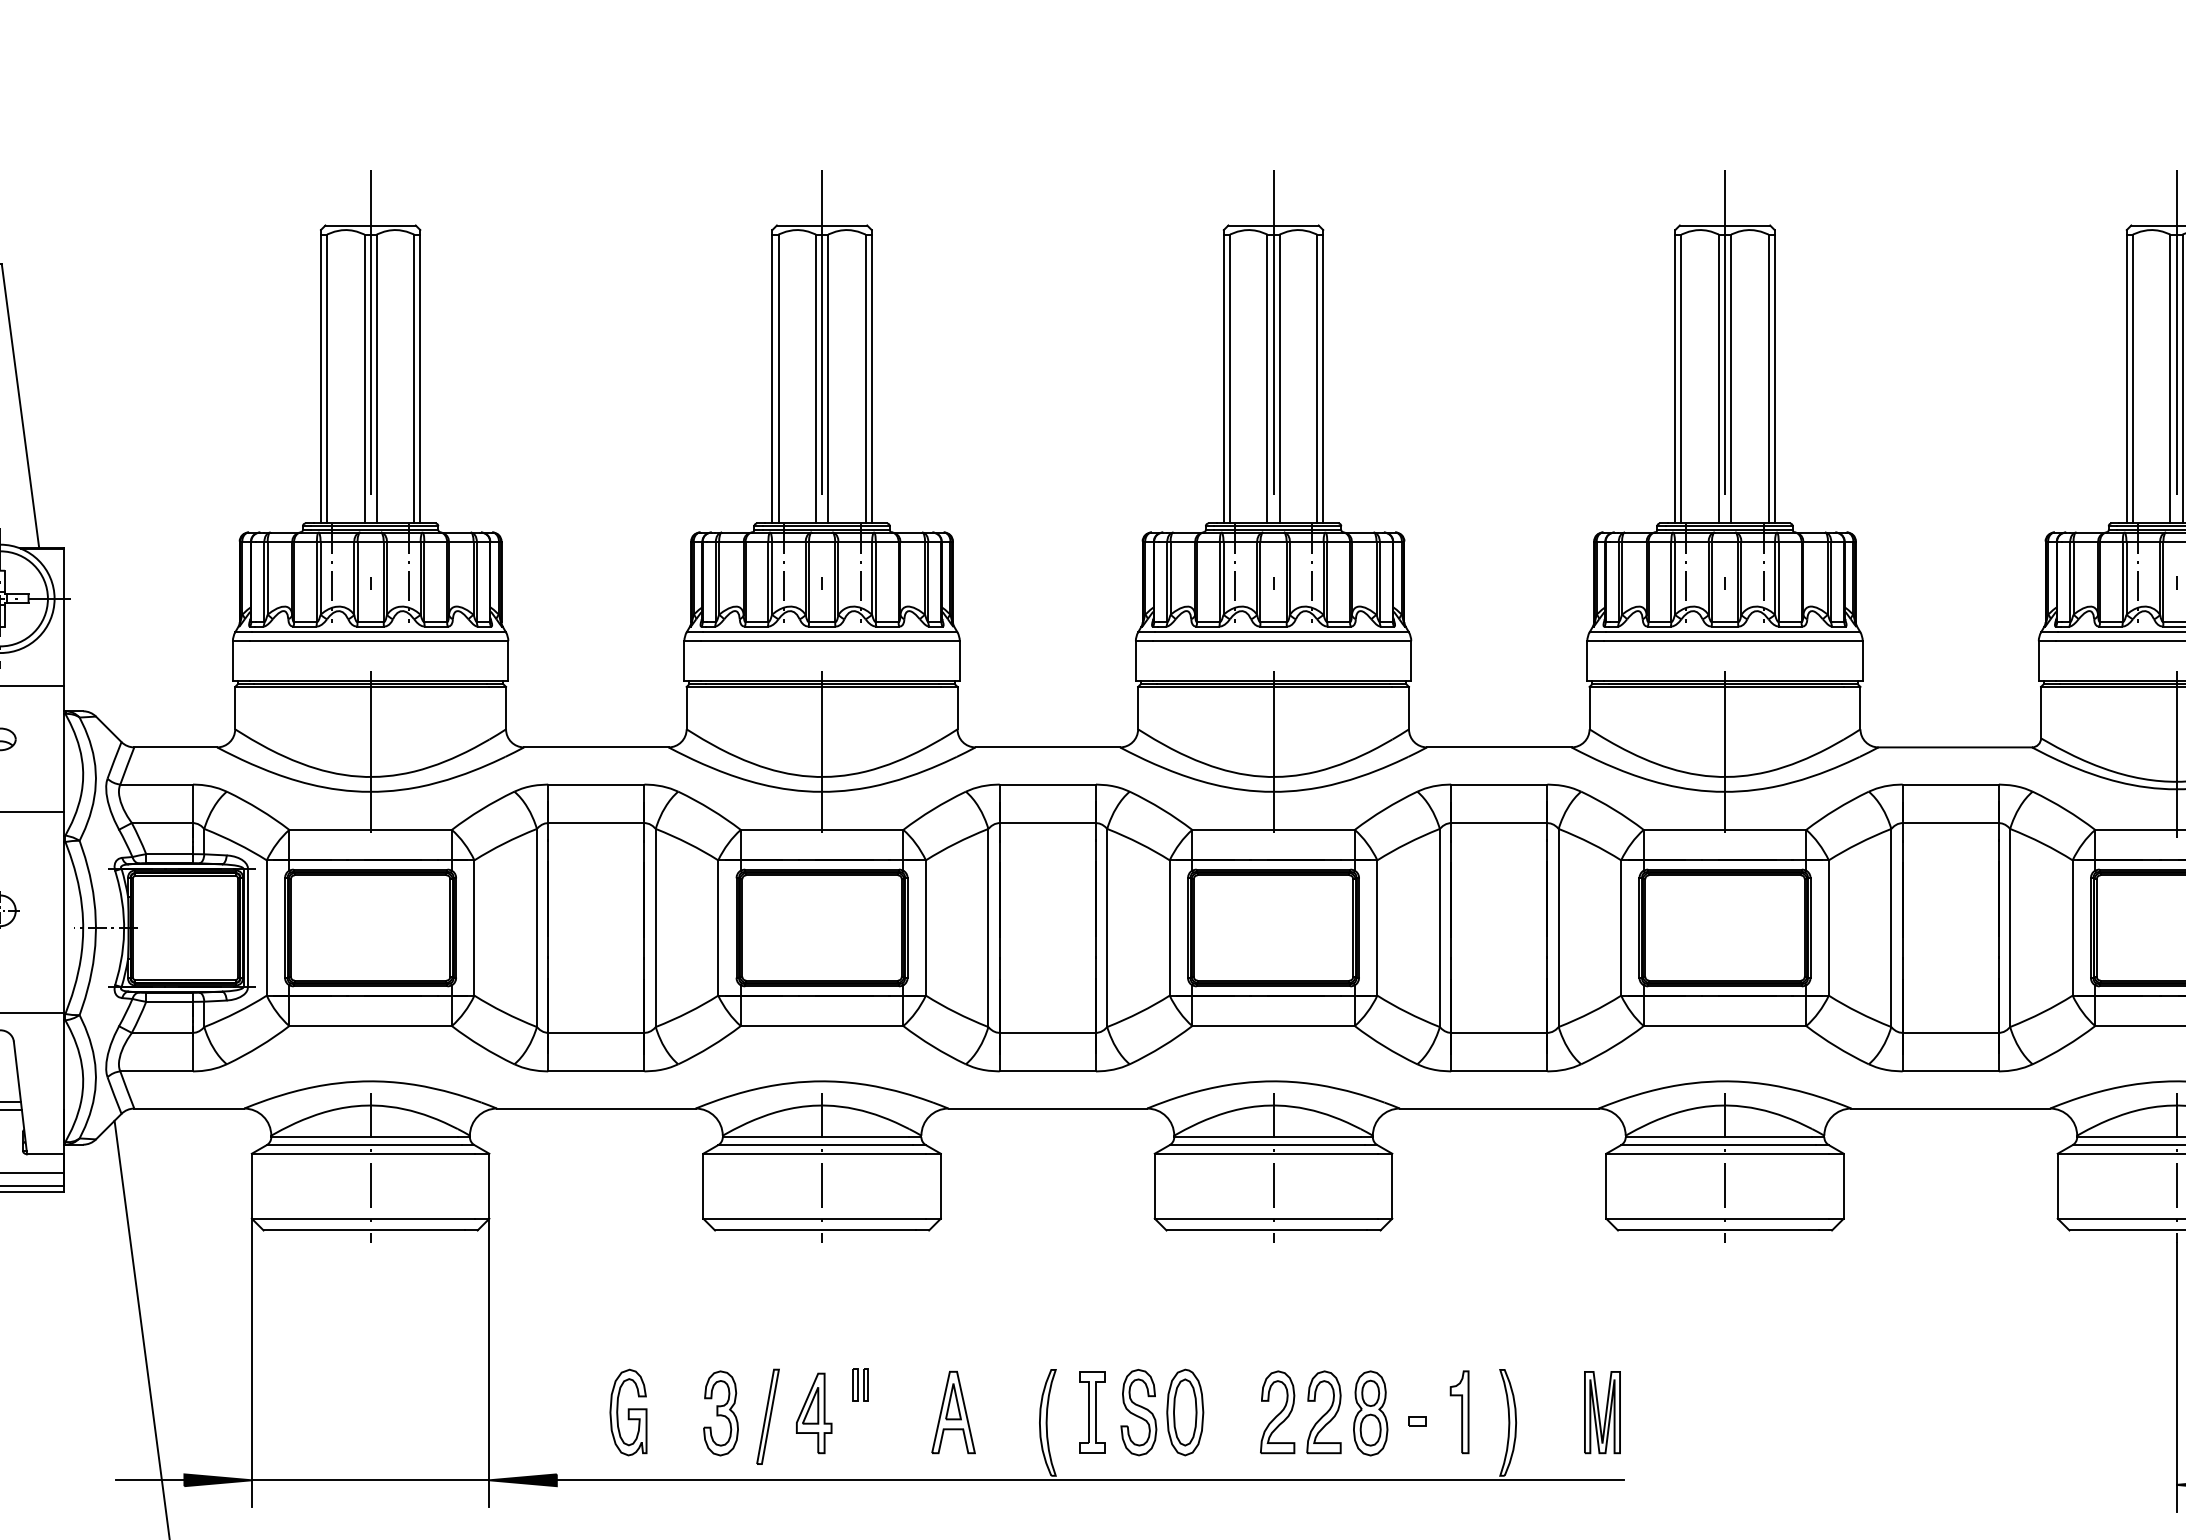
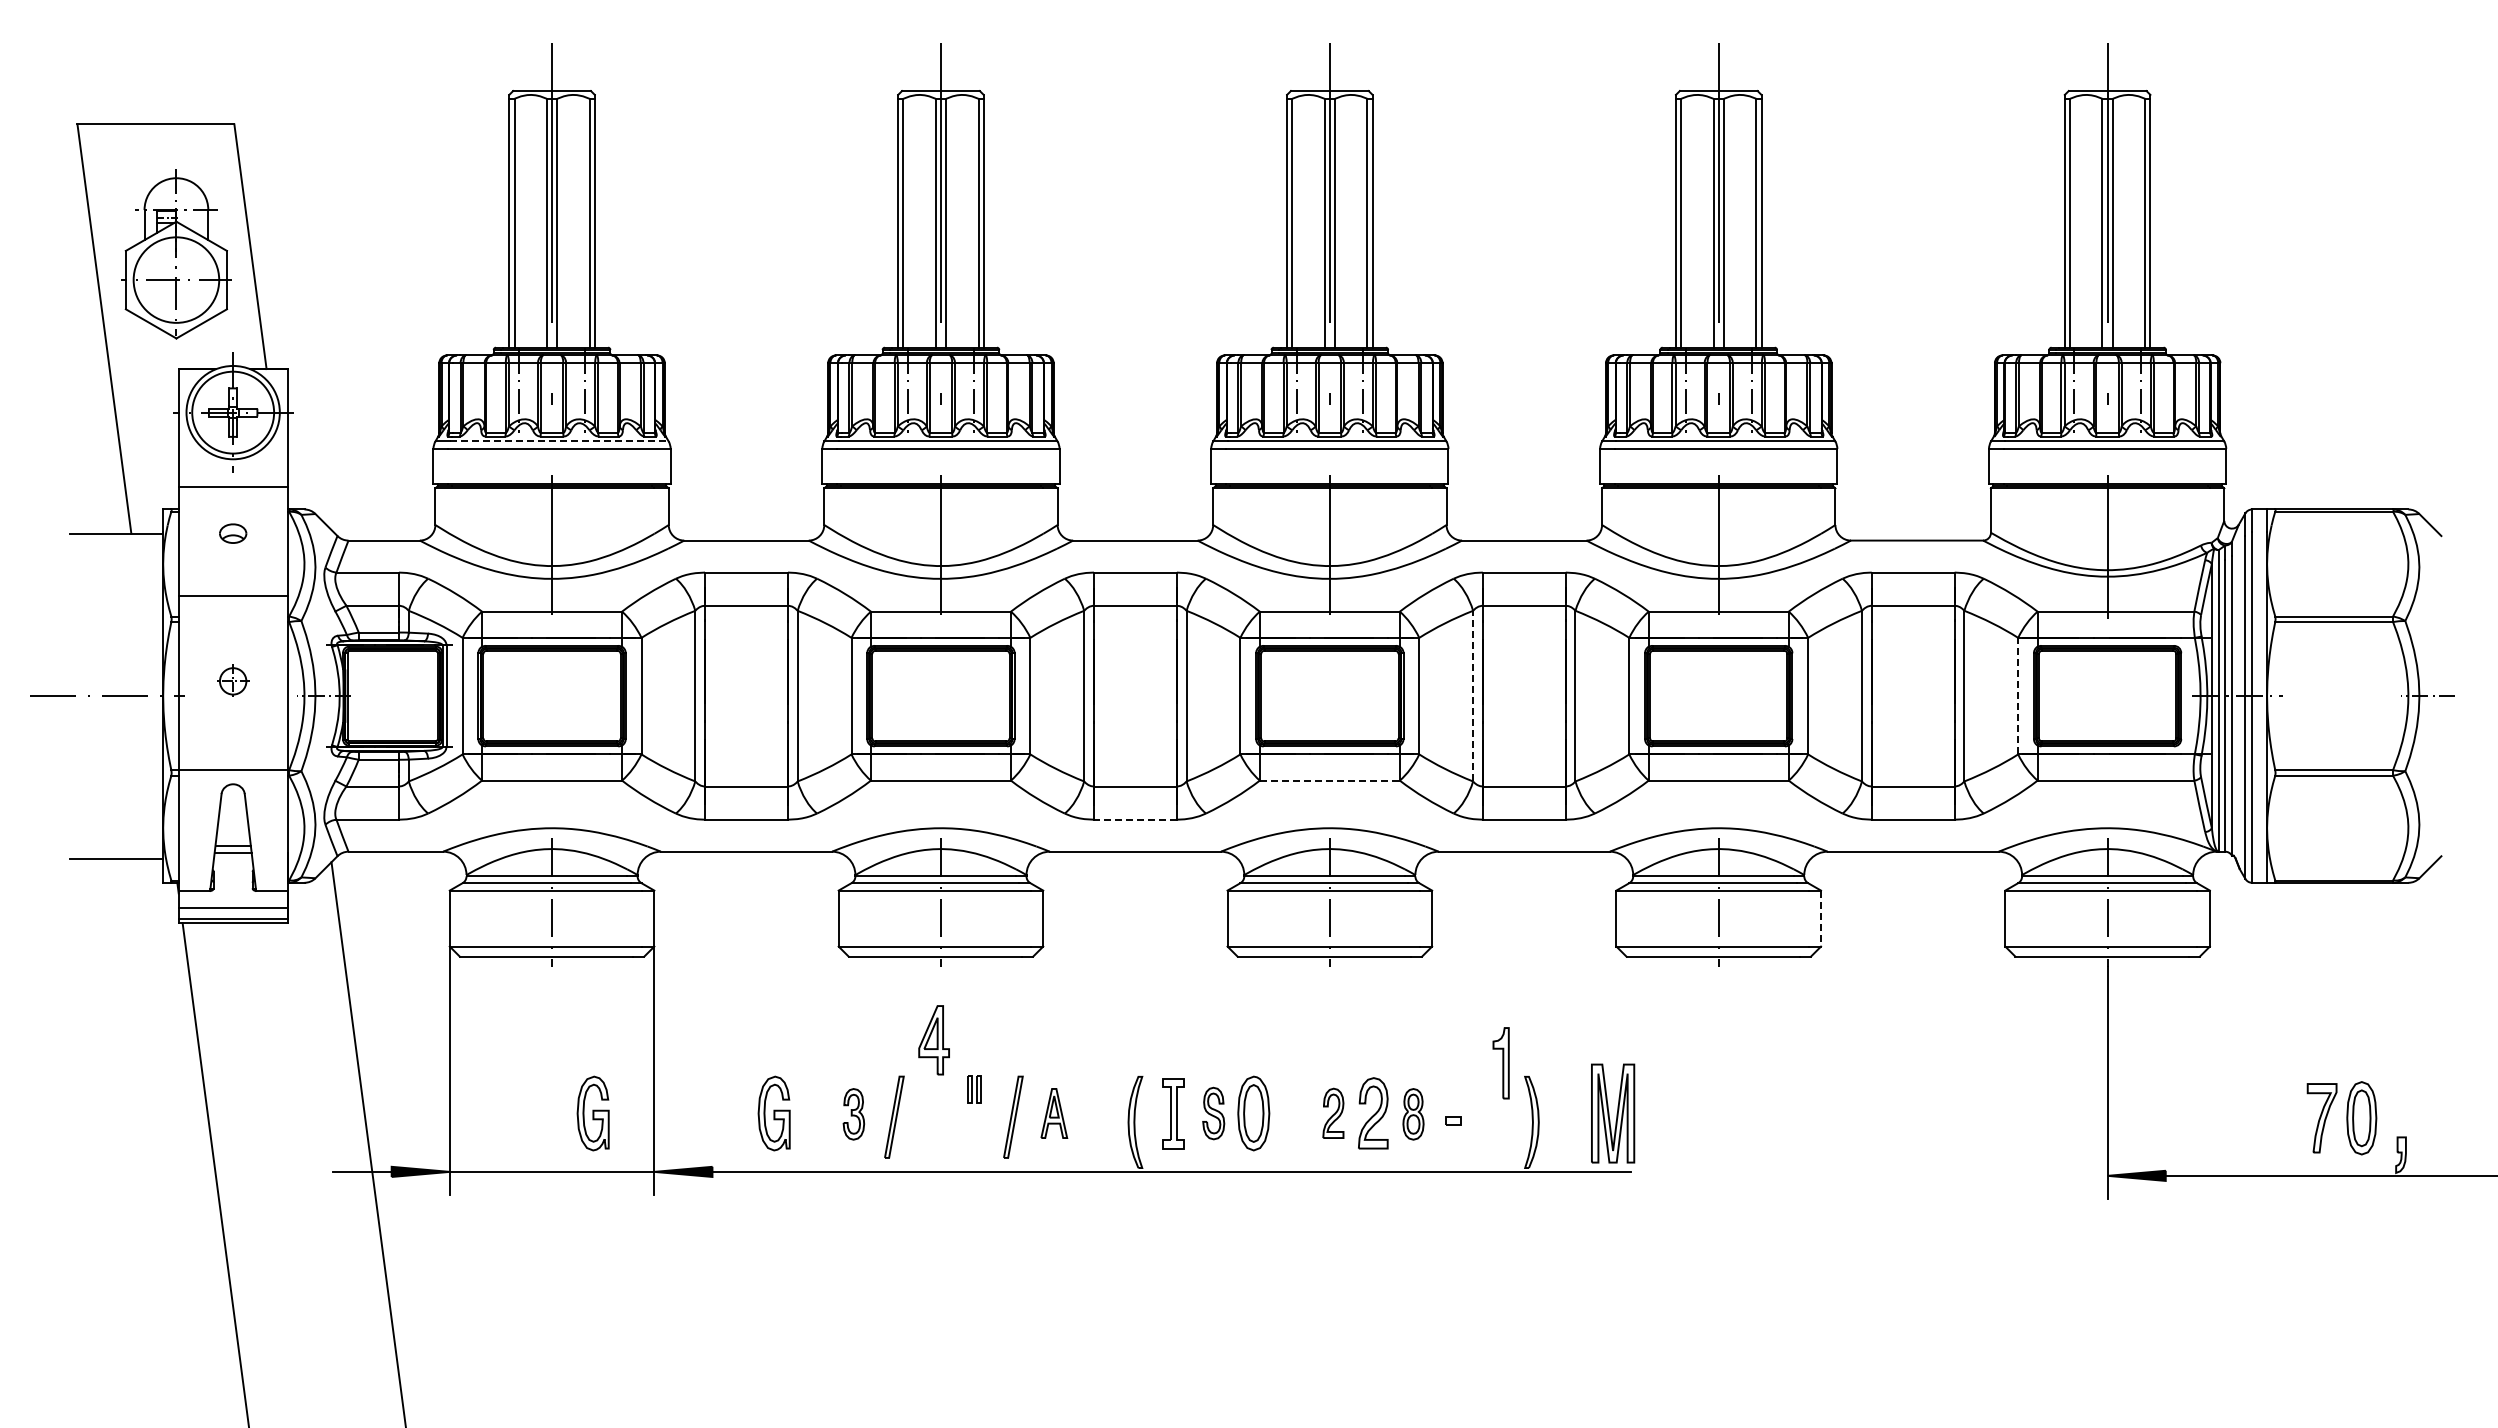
line: (379, 632) -> (559, 441), solid -> dashed
line: (1440, 927) -> (1473, 695), solid -> dashed
line: (2073, 927) -> (2018, 695), solid -> dashed
line: (1274, 1025) -> (1330, 780), solid -> dashed
line: (1046, 1071) -> (1134, 819), solid -> dashed
line: (1844, 1187) -> (1821, 919), solid -> dashed
part: (417, 1412) -> (592, 1113), added
part: (953, 1412) -> (1054, 1113), size x0.7
part: (1138, 1412) -> (1213, 1113), size x0.7
part: (1277, 1412) -> (1333, 1113), size x0.7
part: (1458, 1412) -> (1500, 1063), moved
part: (1602, 1412) -> (1613, 1113), size x1.4
part: (720, 1413) -> (853, 1114), size x0.7
part: (813, 1413) -> (933, 1040), moved
part: (1370, 1413) -> (1413, 1114), size x0.7
part: (906, 1415) -> (1013, 1116), added

